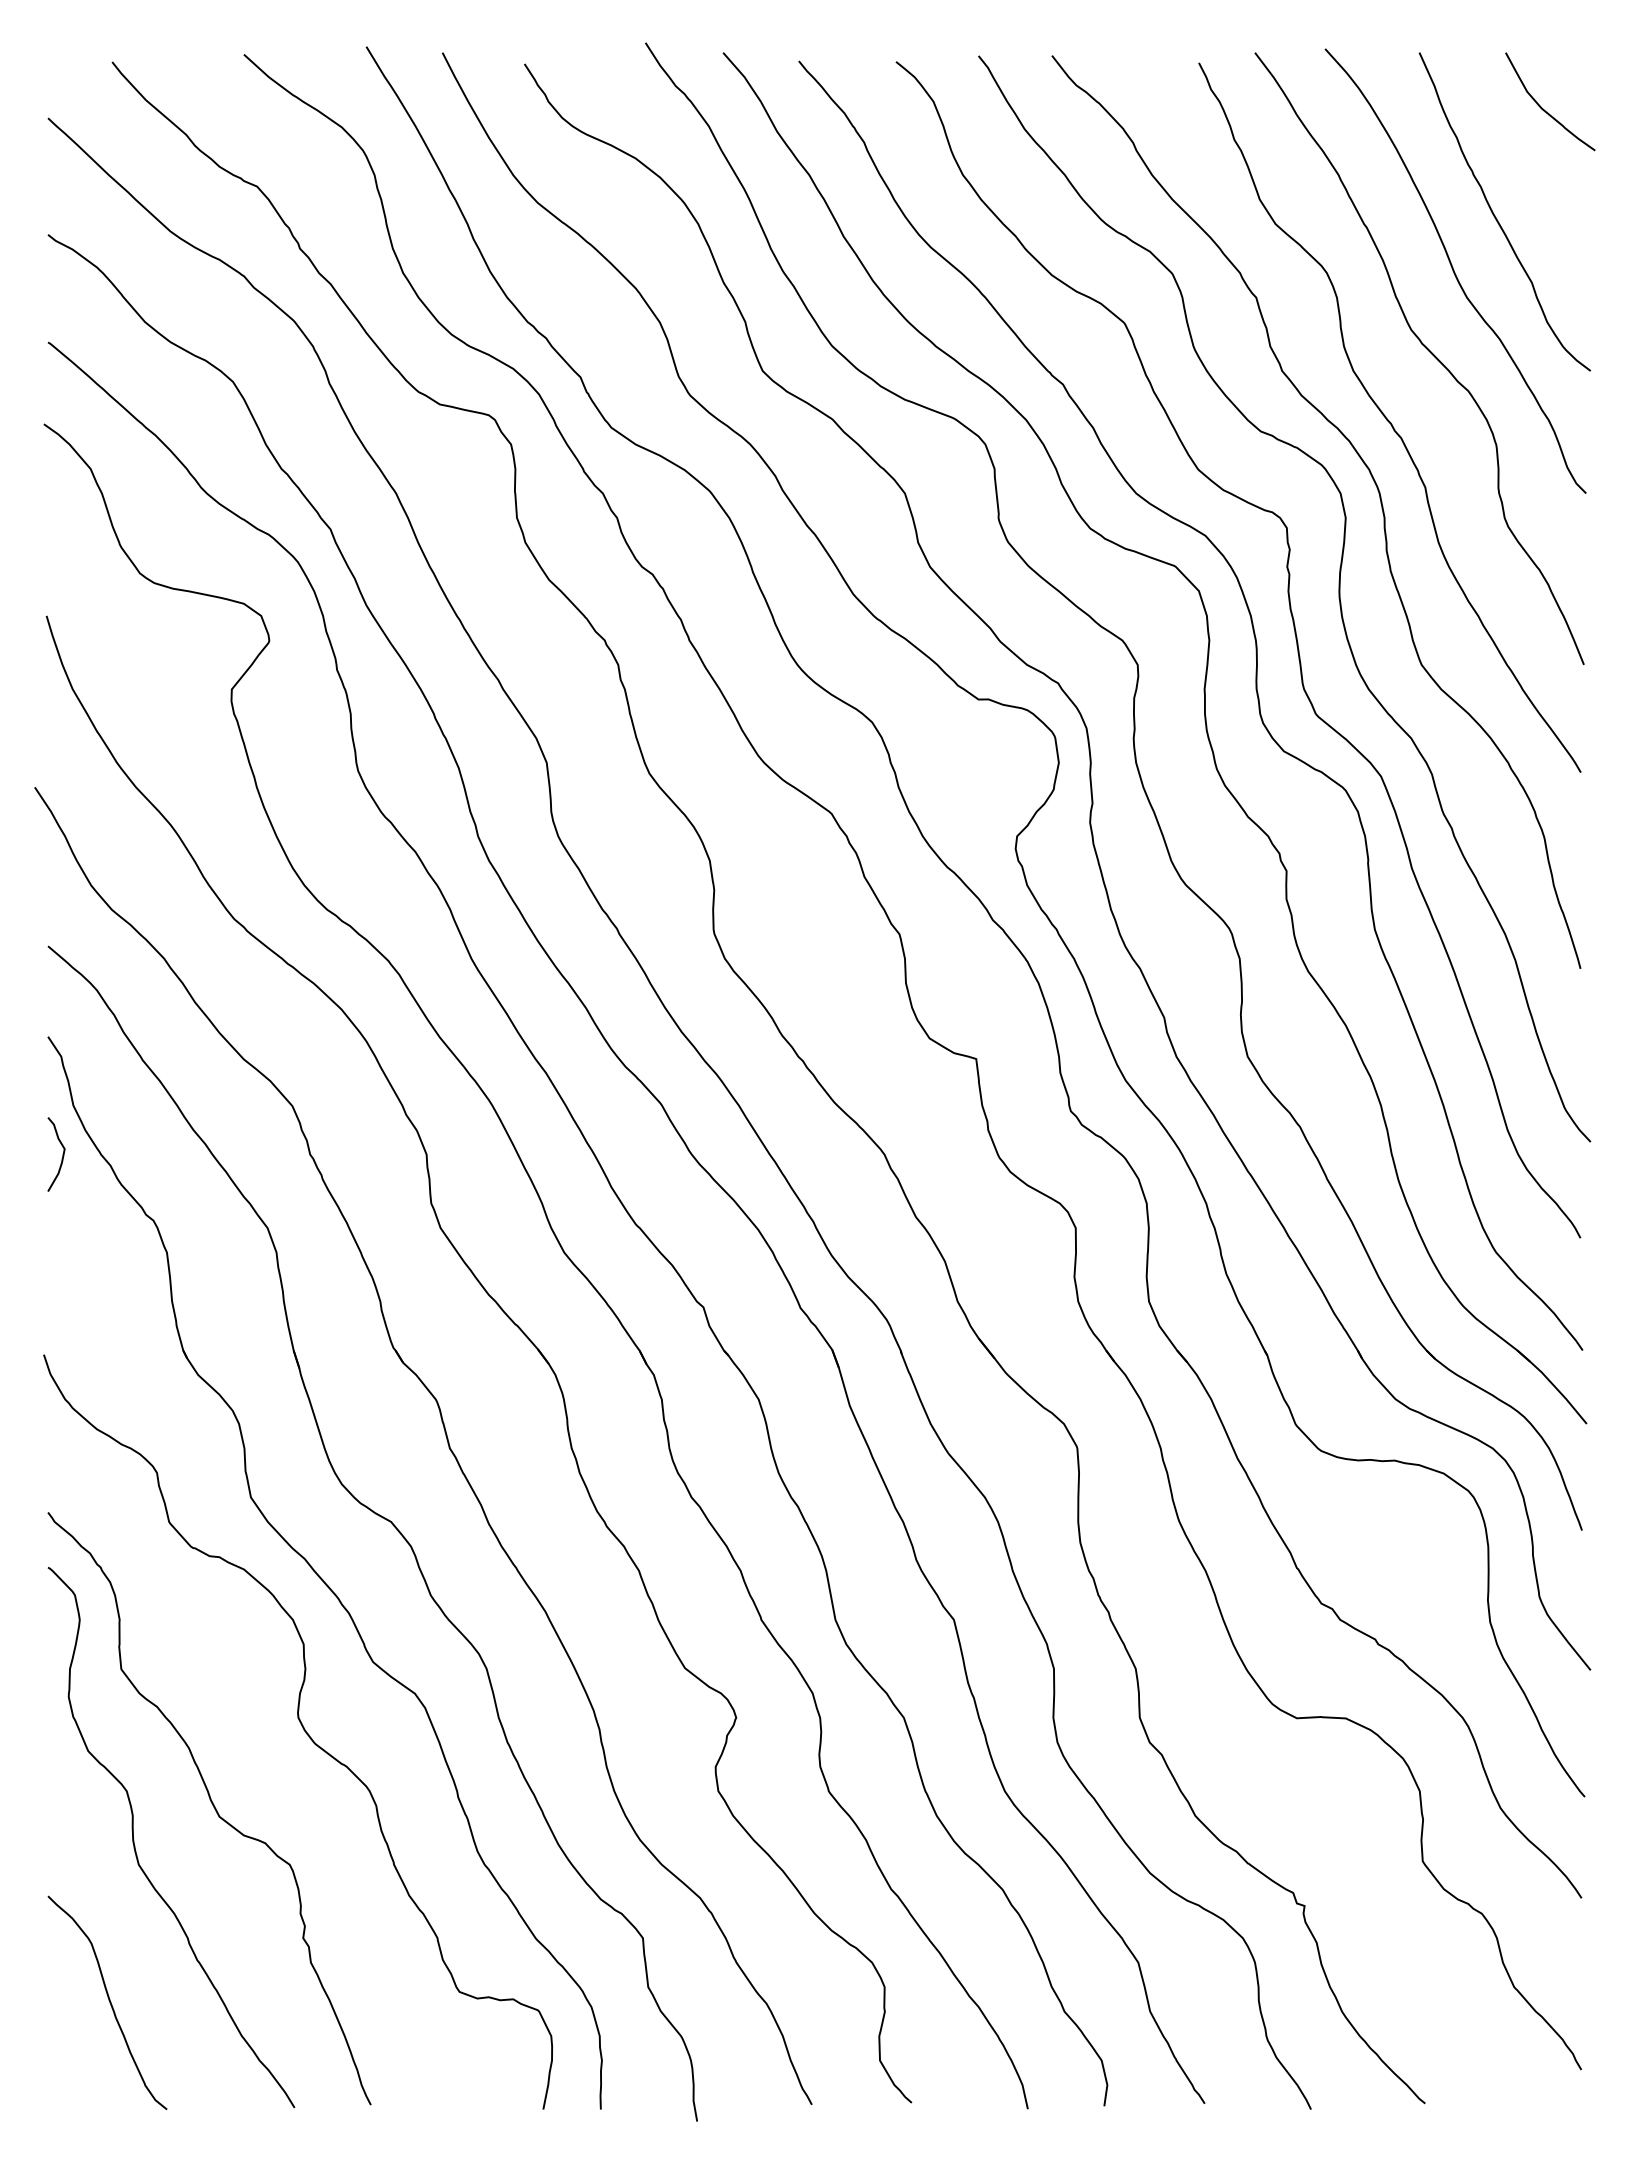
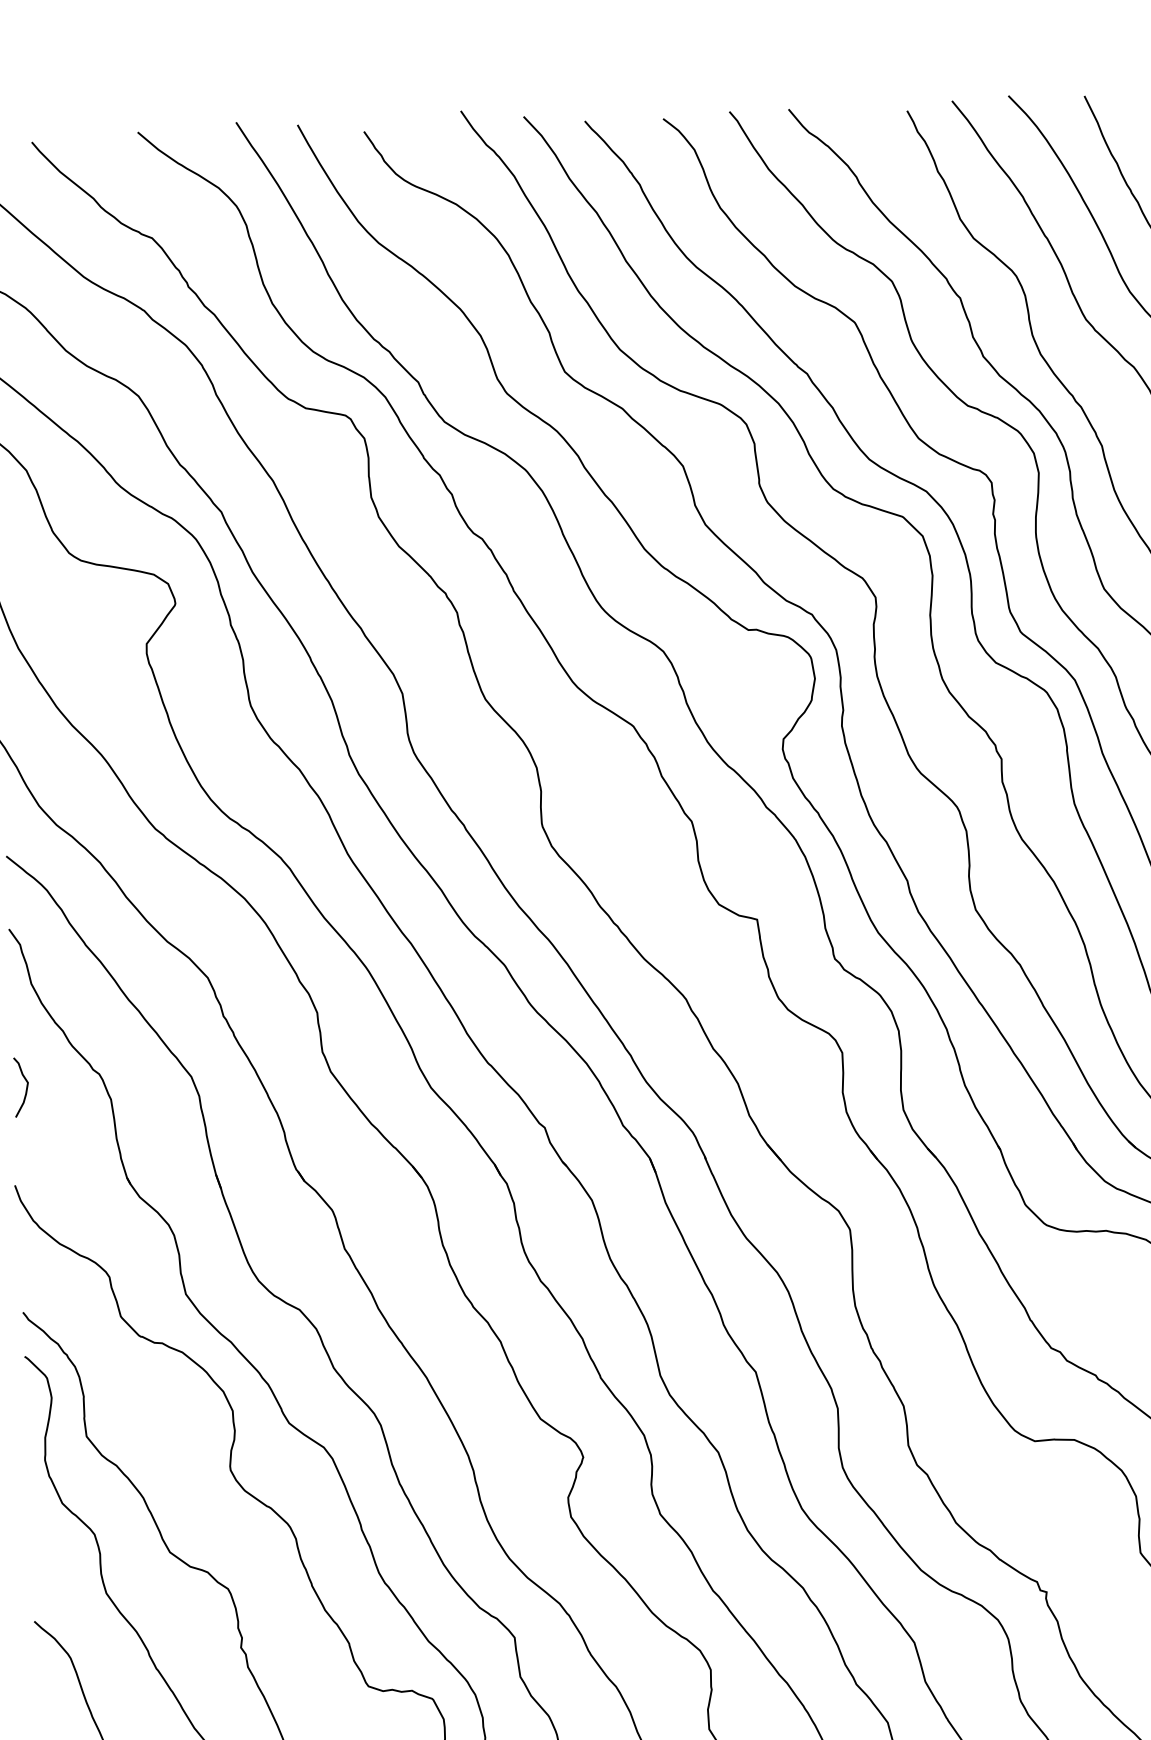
curve: (62, 1154) -> (26, 1087), moved

